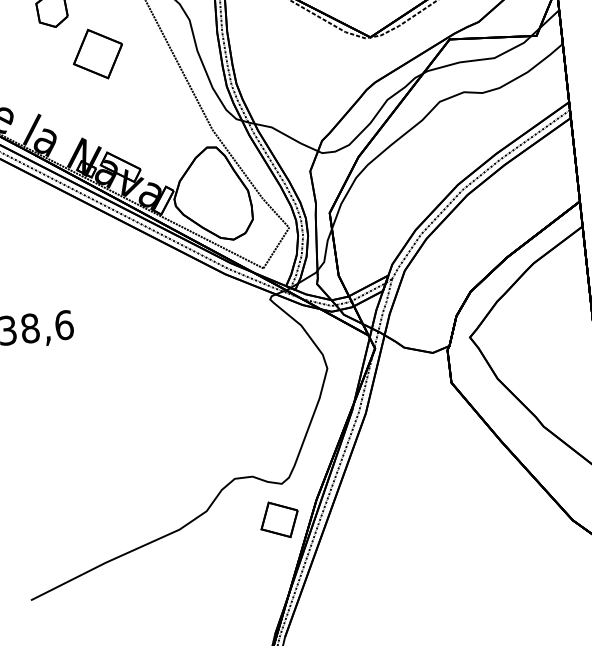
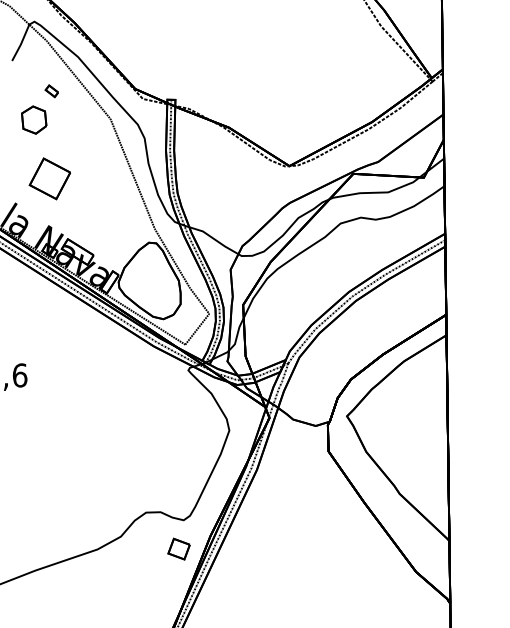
part: (97, 53) -> (49, 178), moved
part: (278, 519) -> (178, 548), size x0.7

